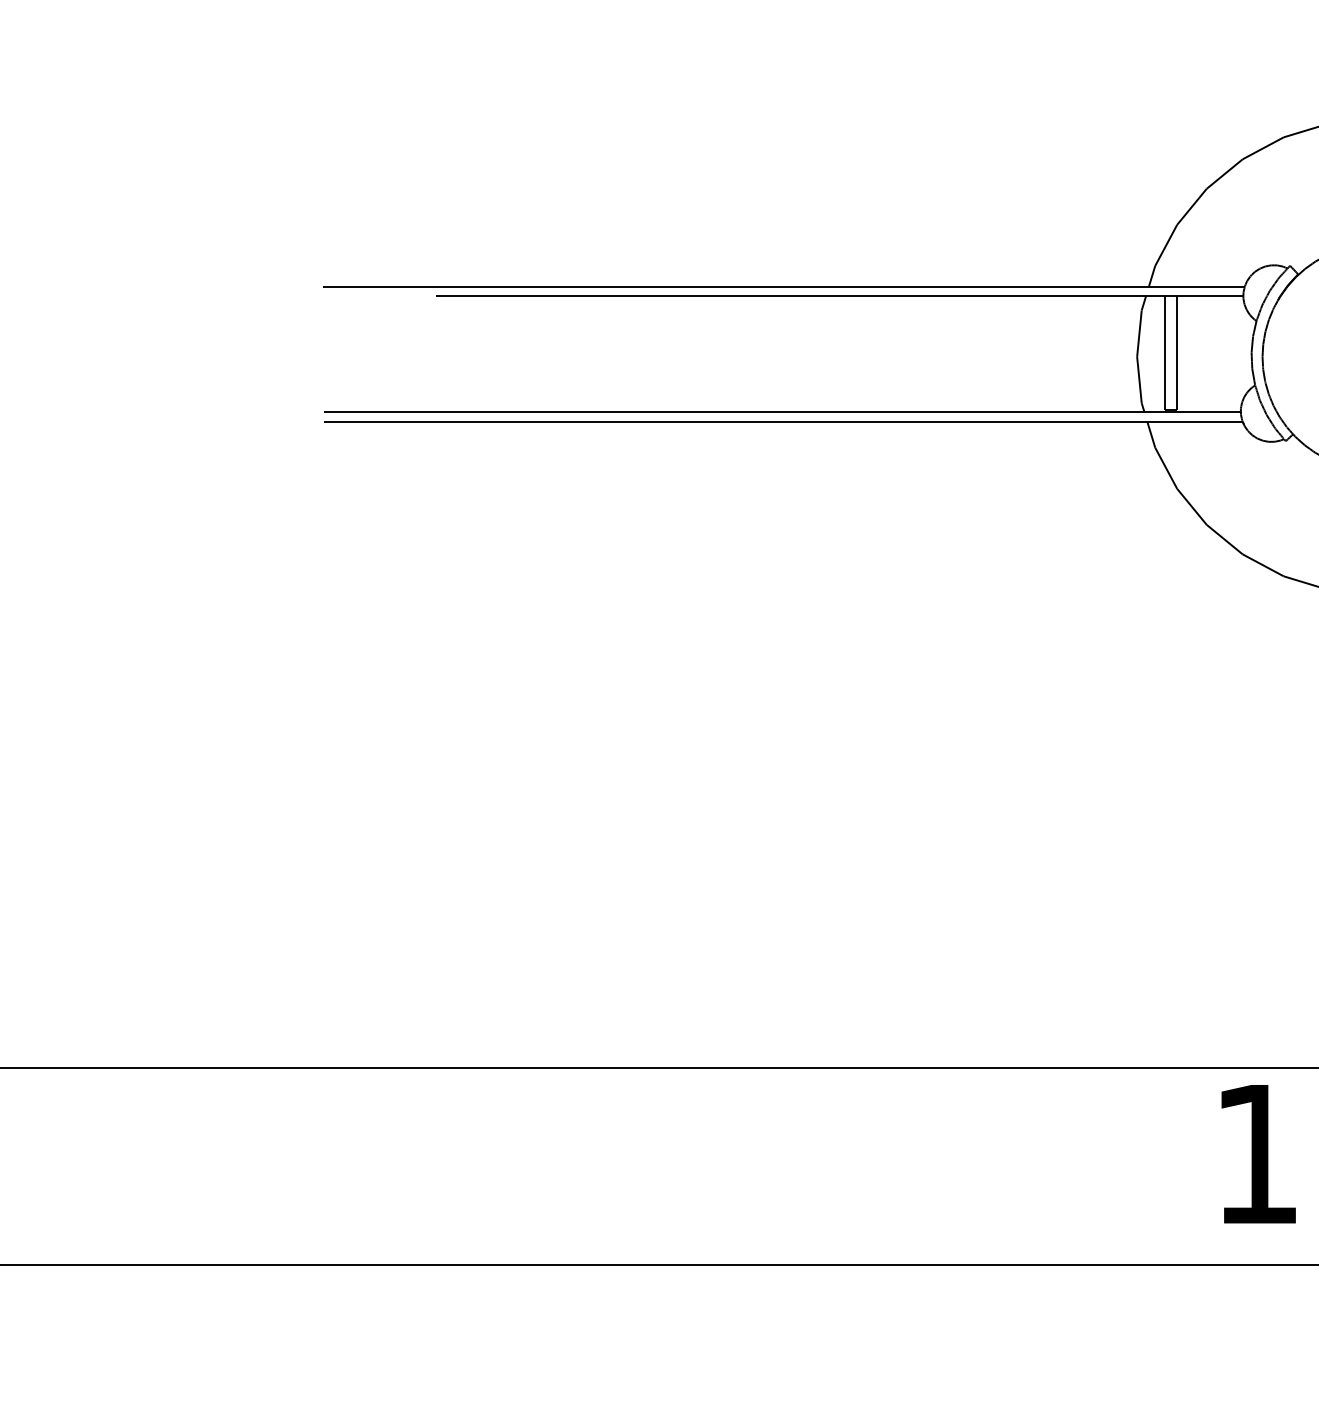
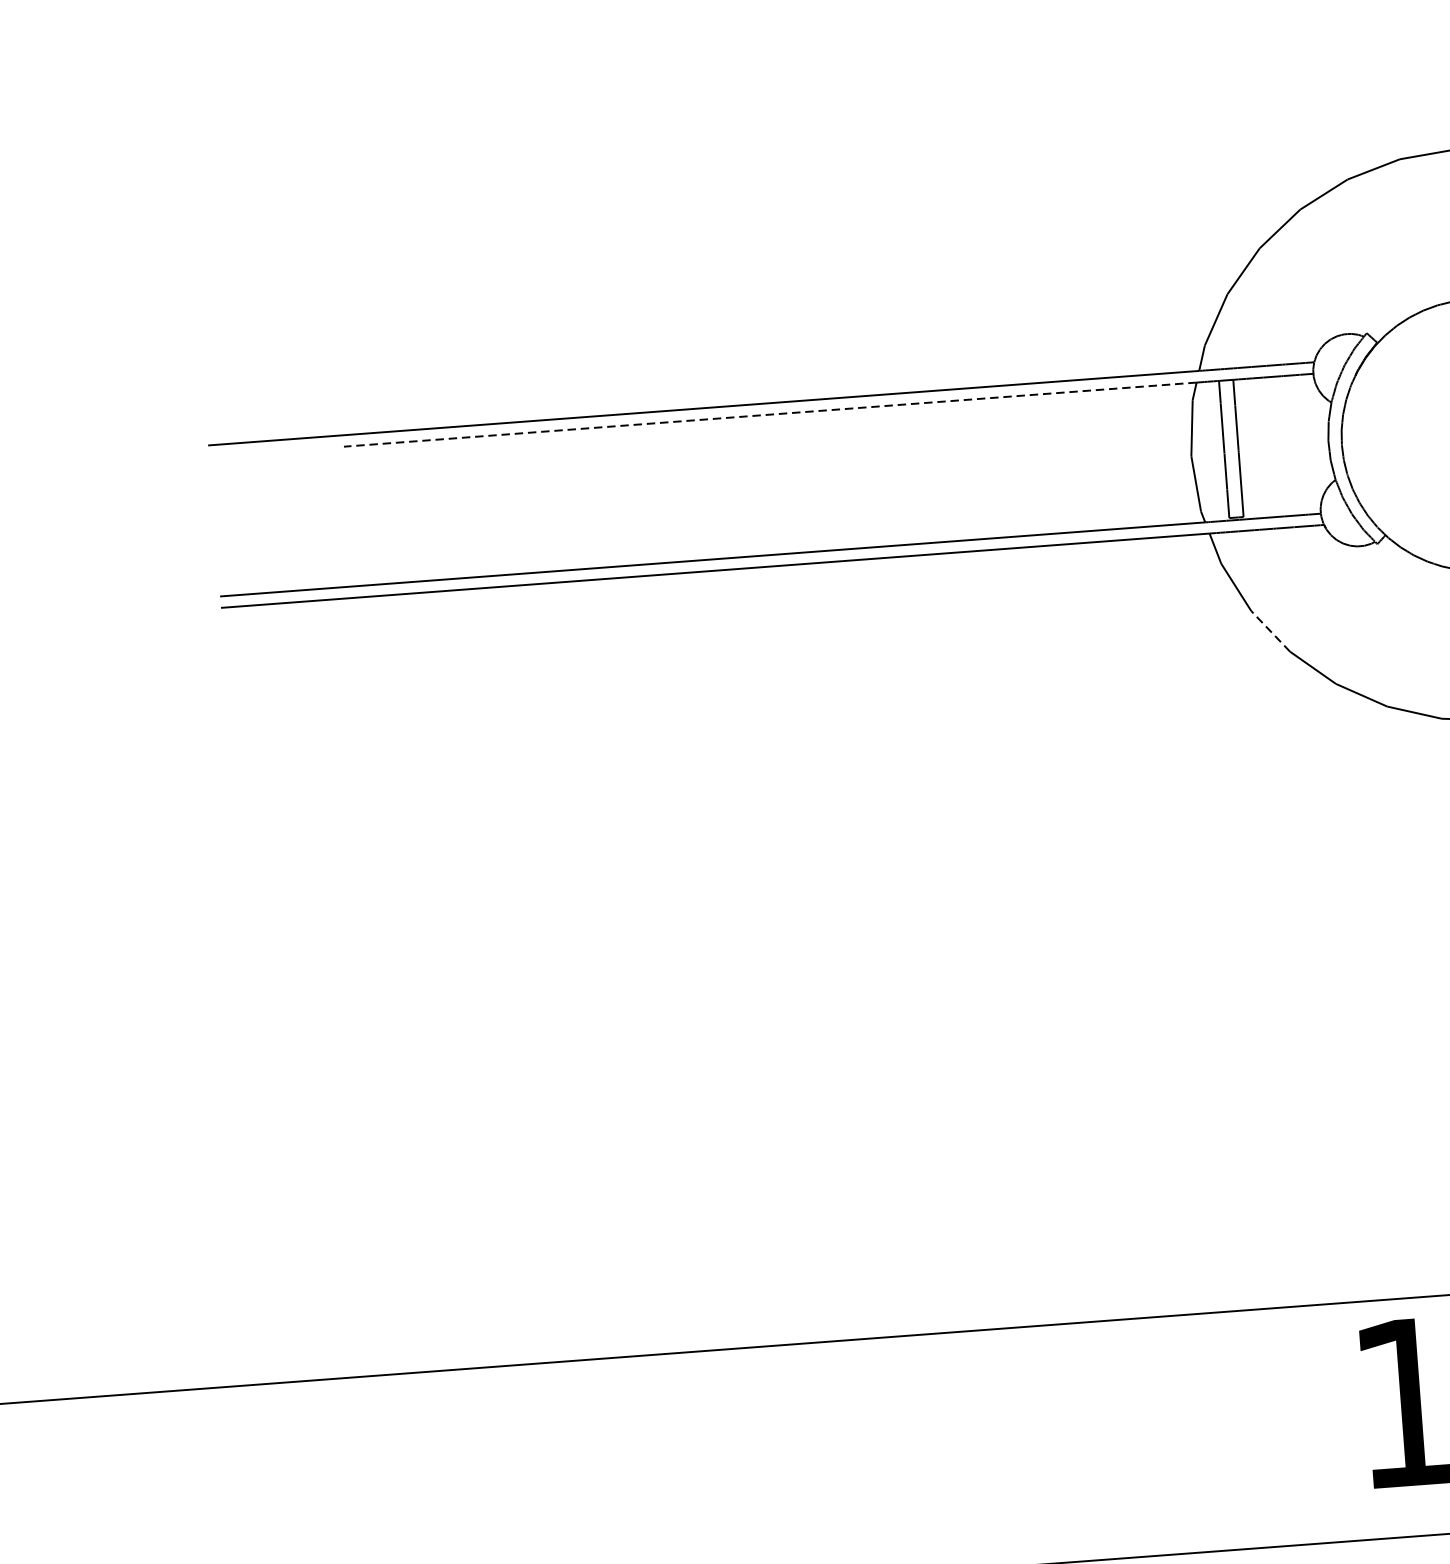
line: (790, 296) -> (769, 415), solid -> dashed
line: (1191, 506) -> (1270, 631), solid -> dashed

